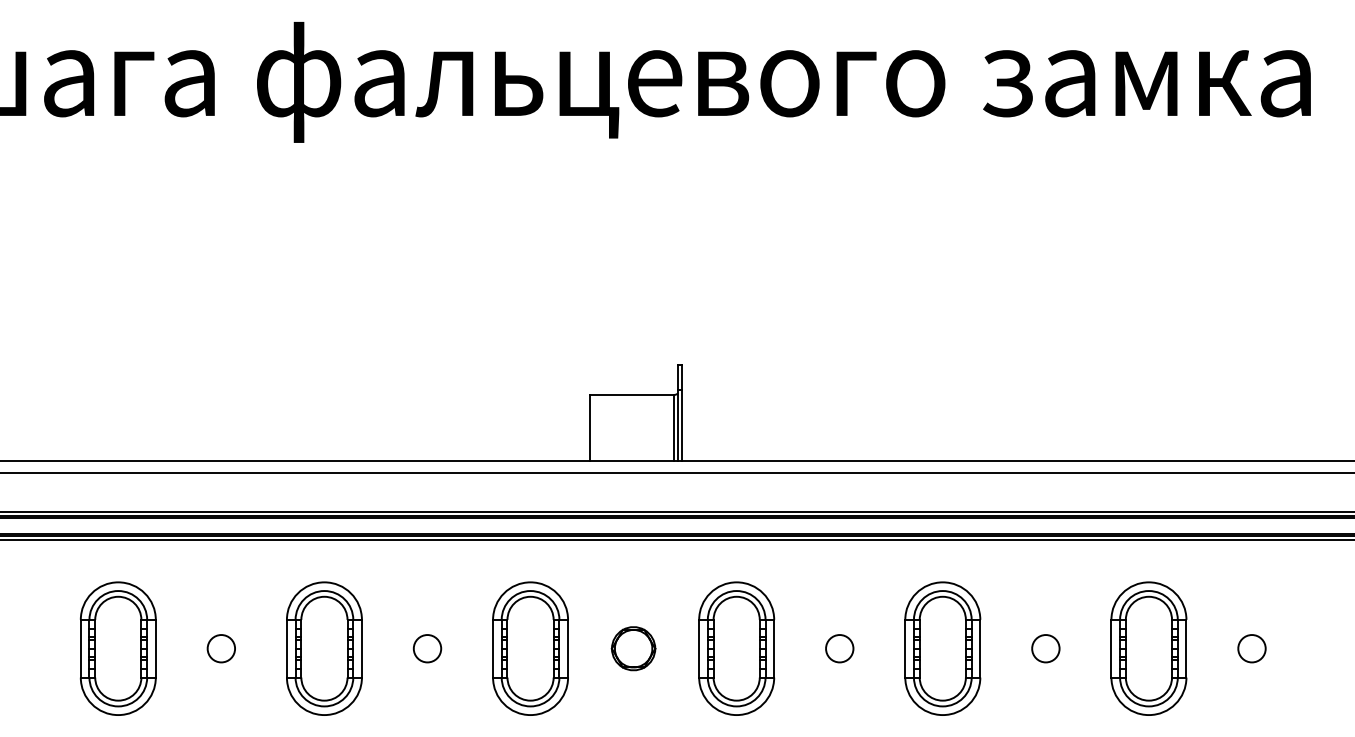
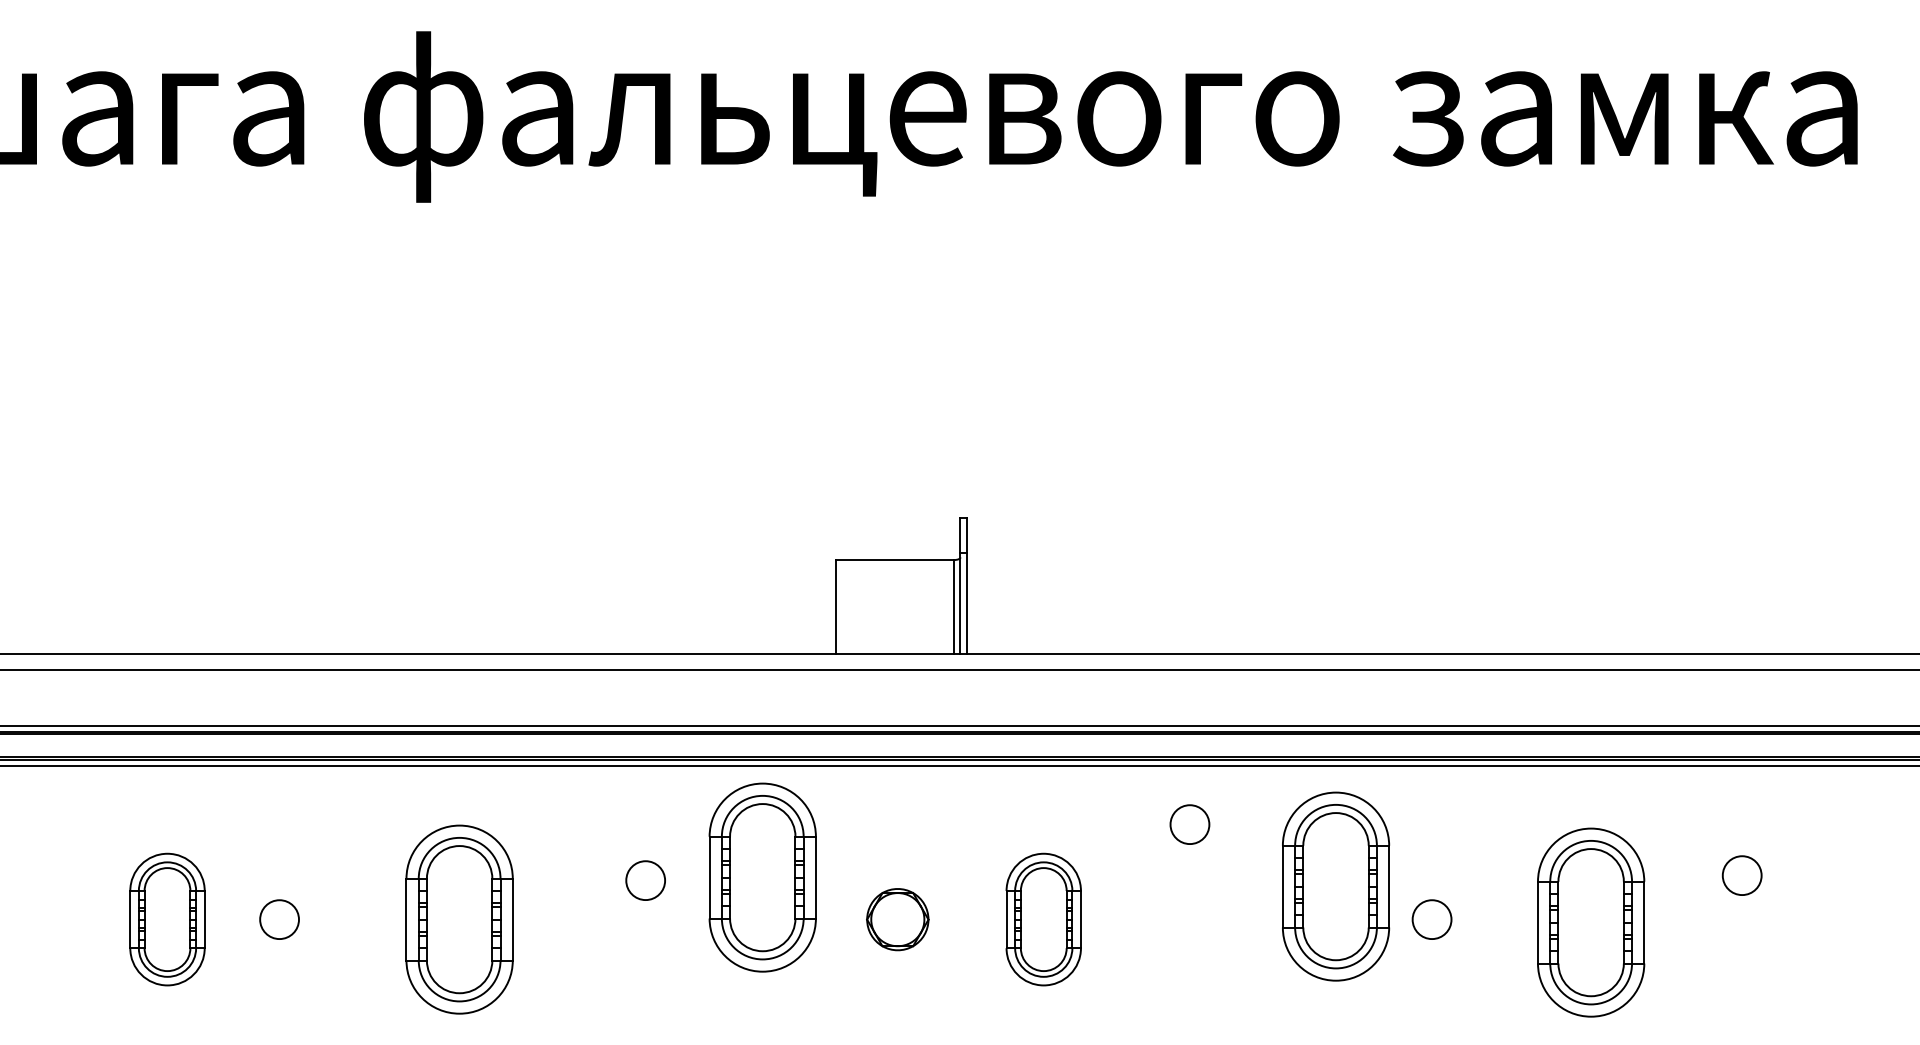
part: (118, 648) -> (167, 919), size x0.7
circle: (221, 648) -> (279, 919), moved
circle: (427, 648) -> (645, 880), moved
part: (530, 648) -> (762, 877), moved
part: (736, 648) -> (1043, 919), size x0.7
circle: (839, 648) -> (1189, 824), moved
part: (943, 648) -> (1336, 886), moved
circle: (1045, 648) -> (1431, 919), moved
part: (1149, 648) -> (1591, 922), moved
circle: (1251, 648) -> (1741, 875), moved

